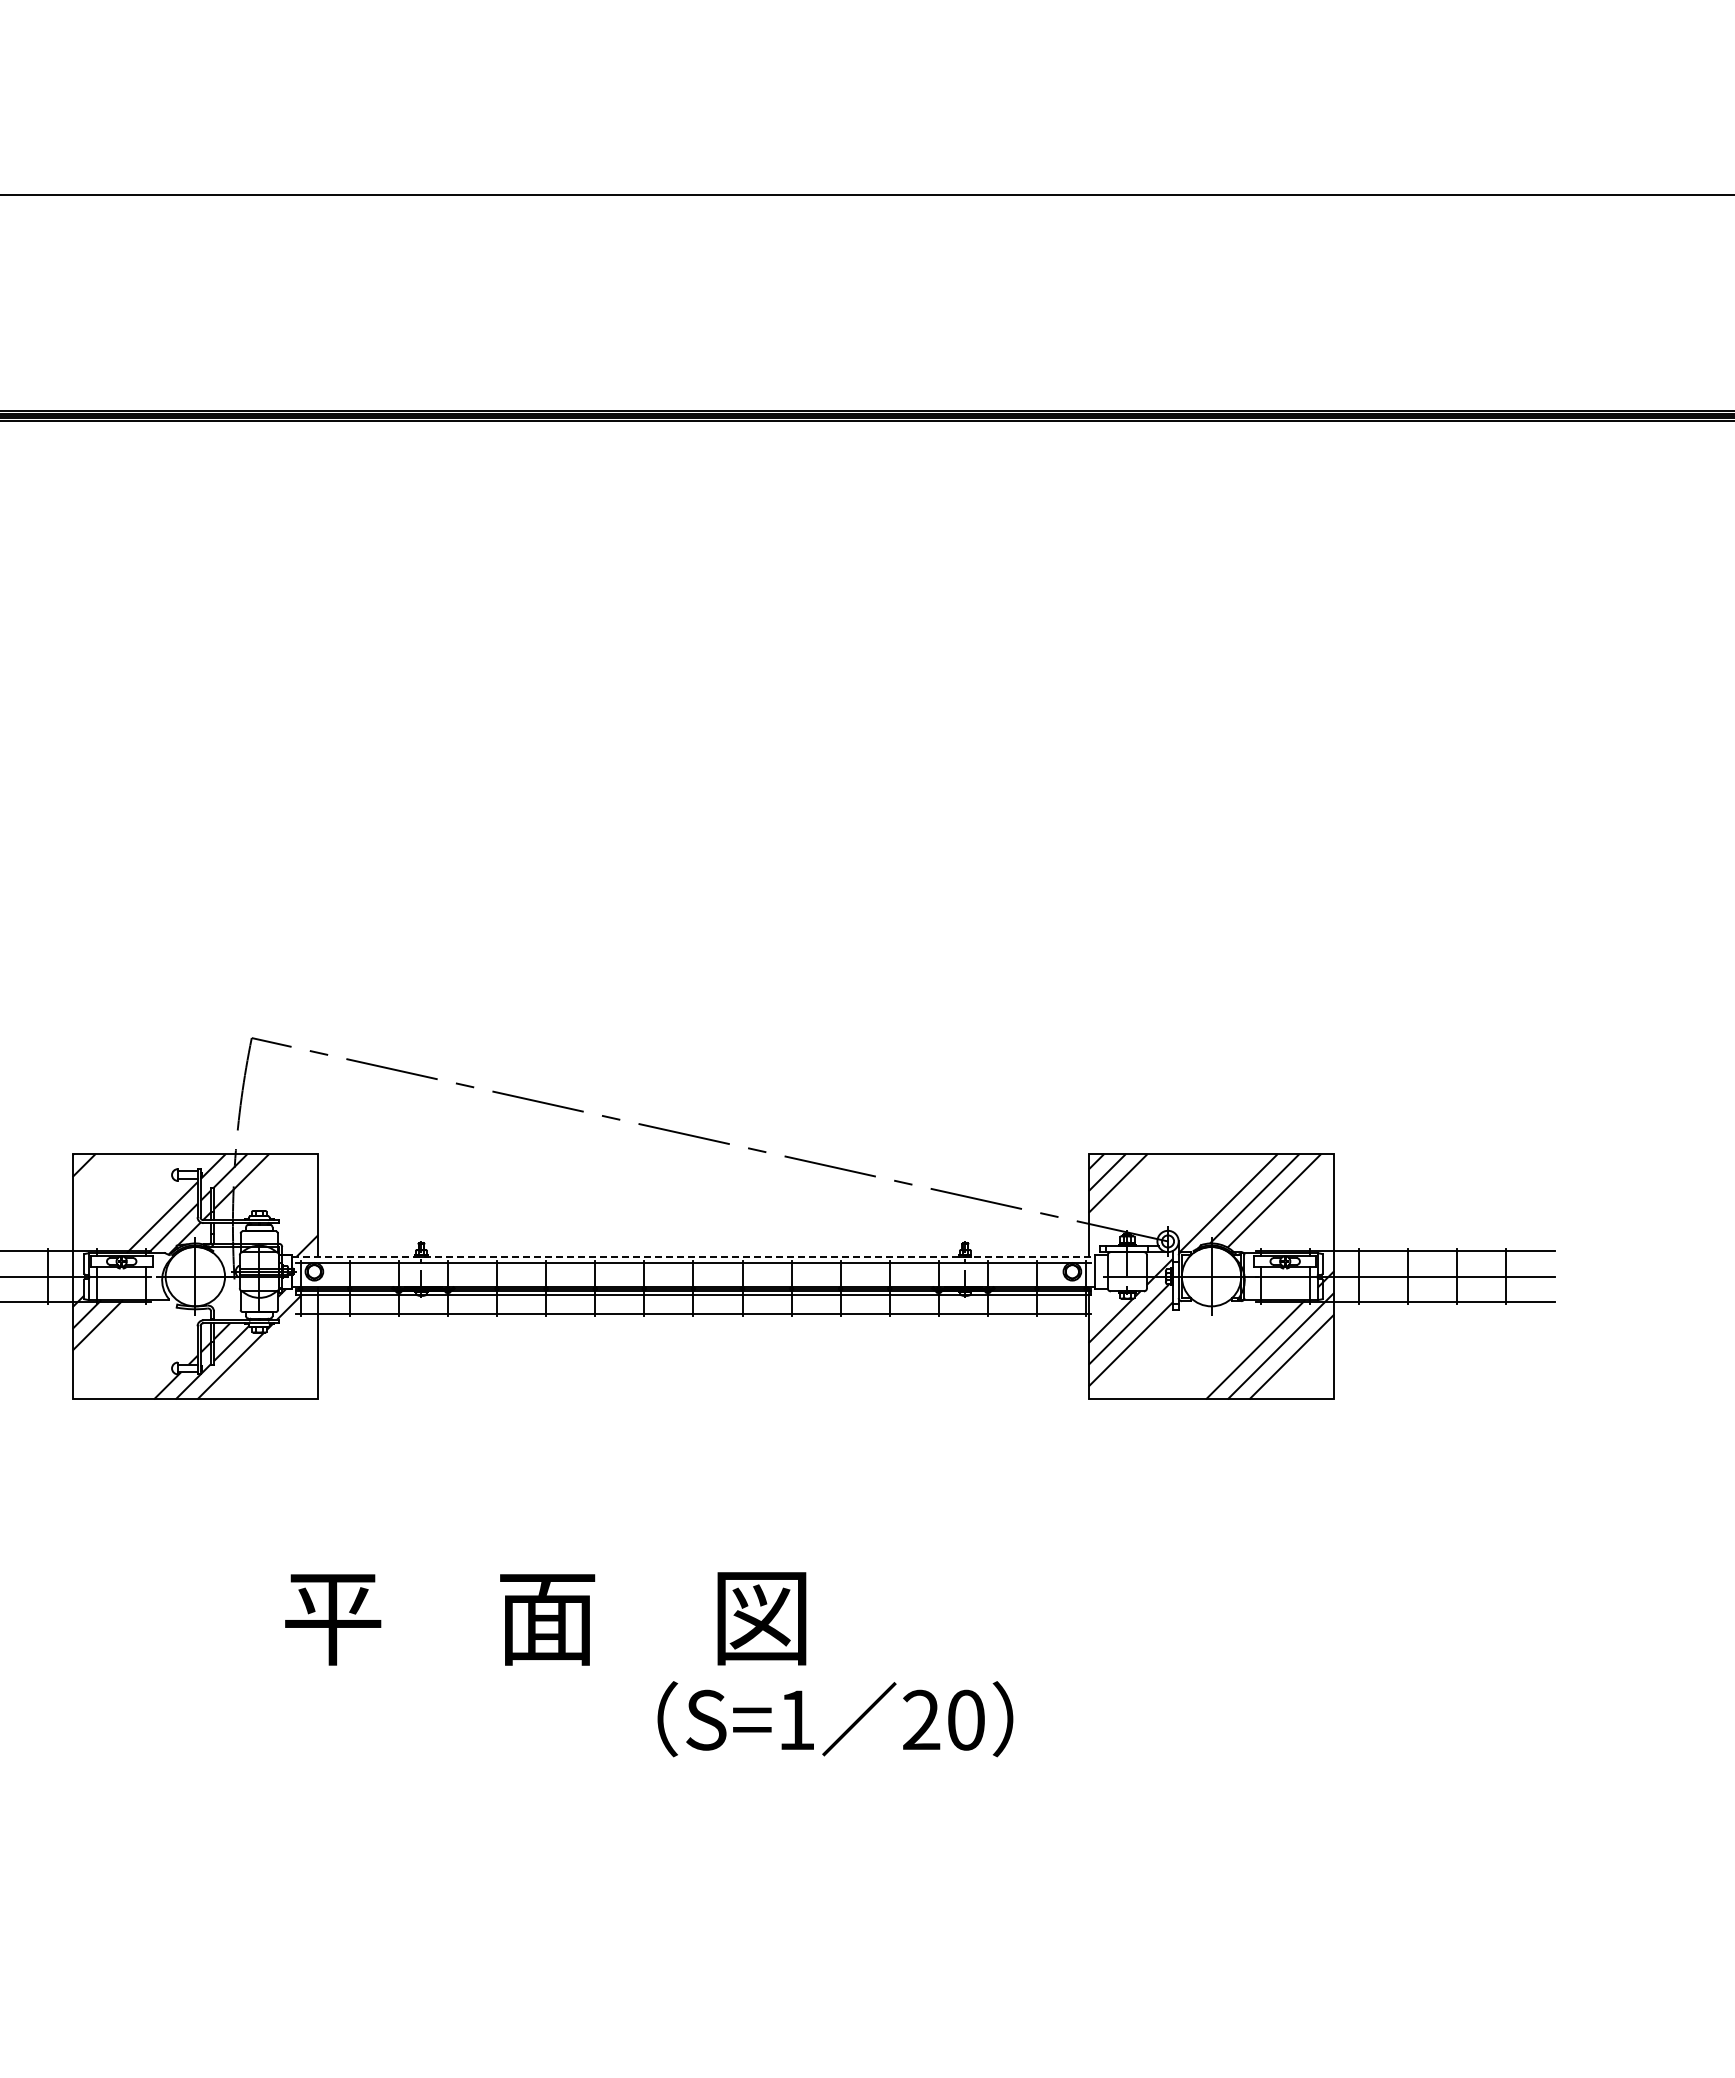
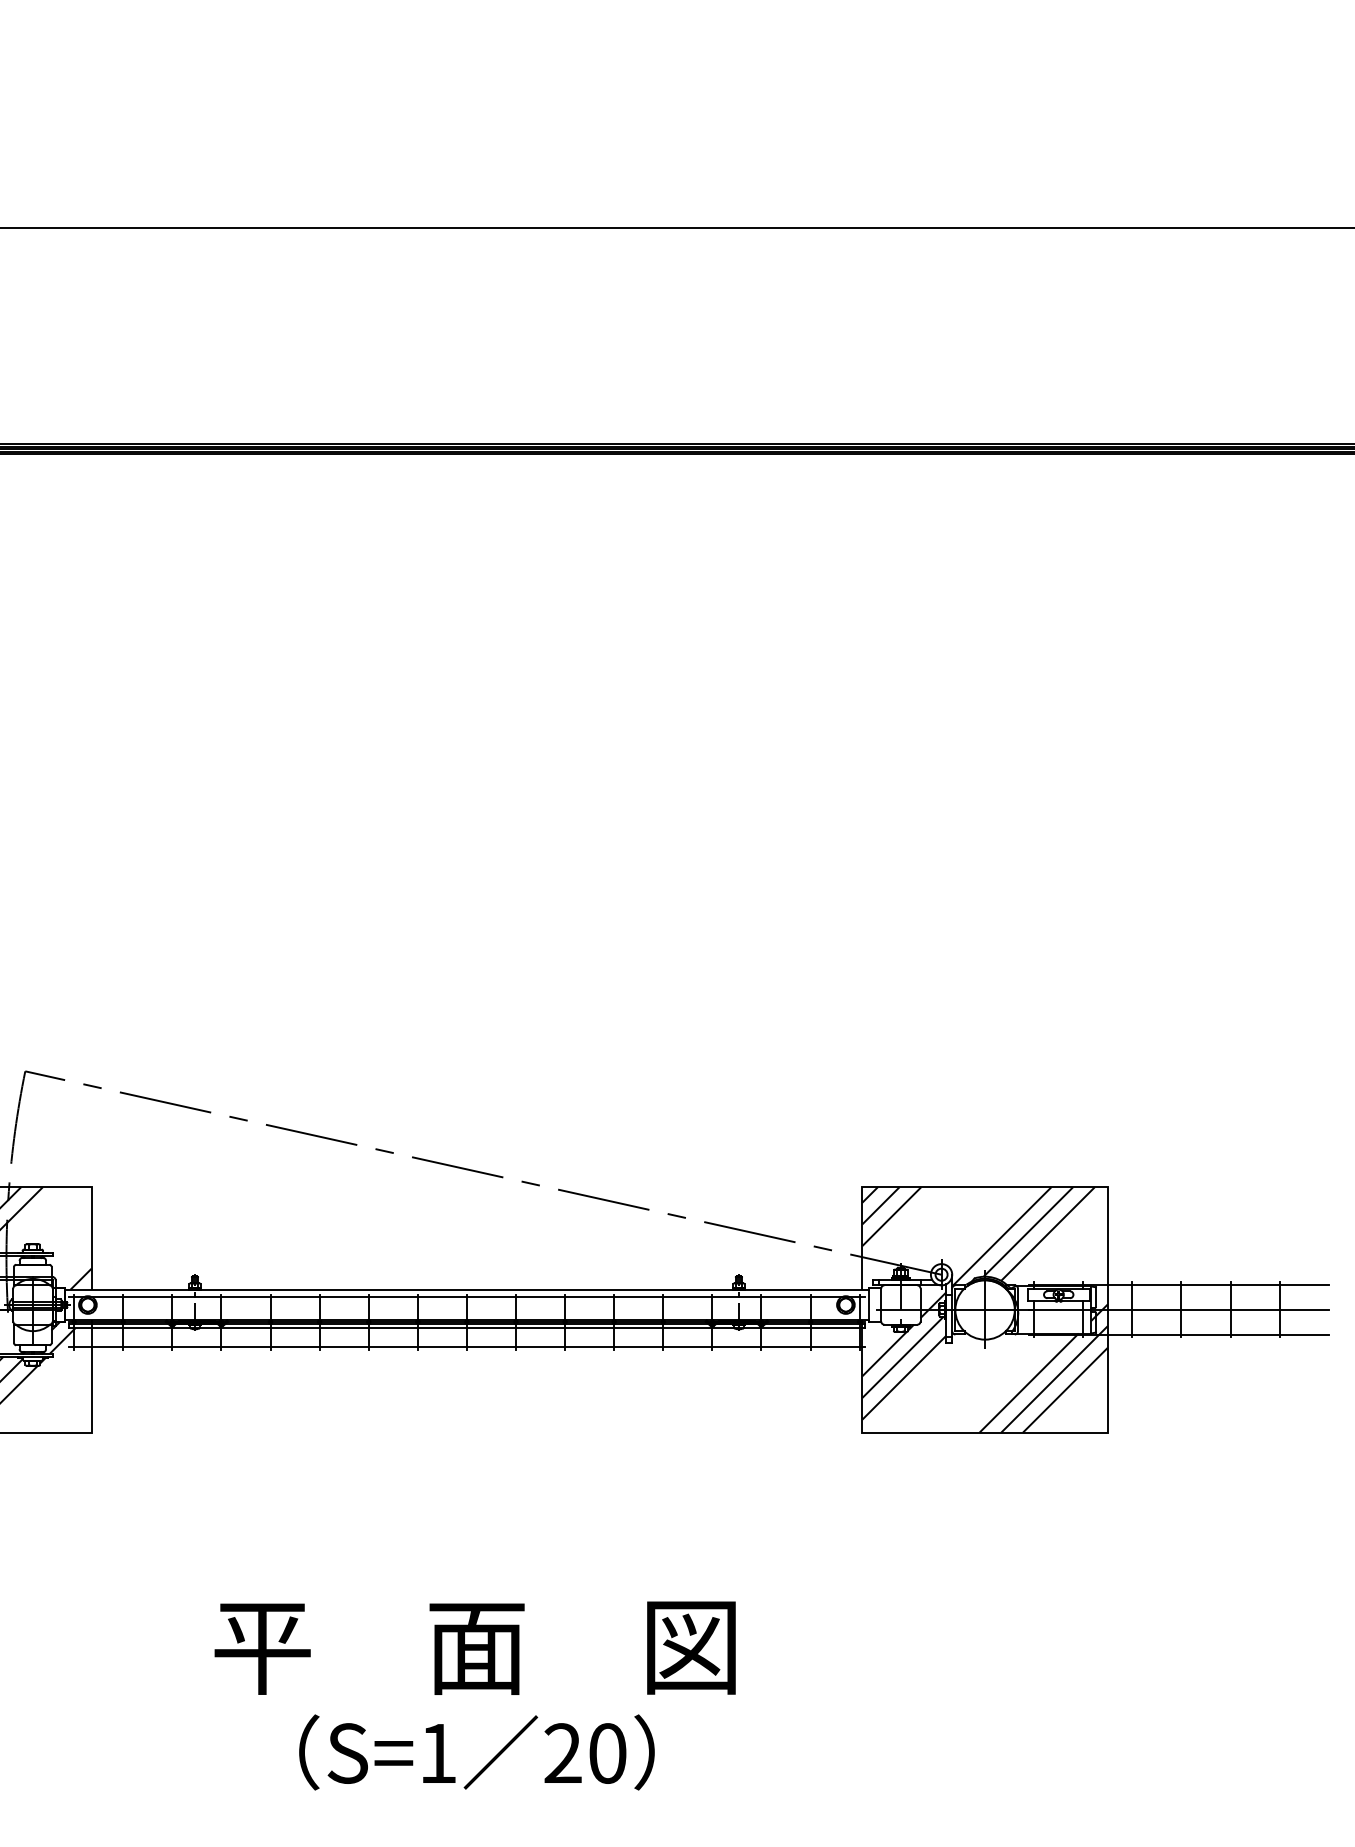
line: (693, 1256) -> (467, 1289), dashed -> solid
text: (545, 1618) -> (475, 1647), moved
text: (835, 1719) -> (477, 1752), moved

